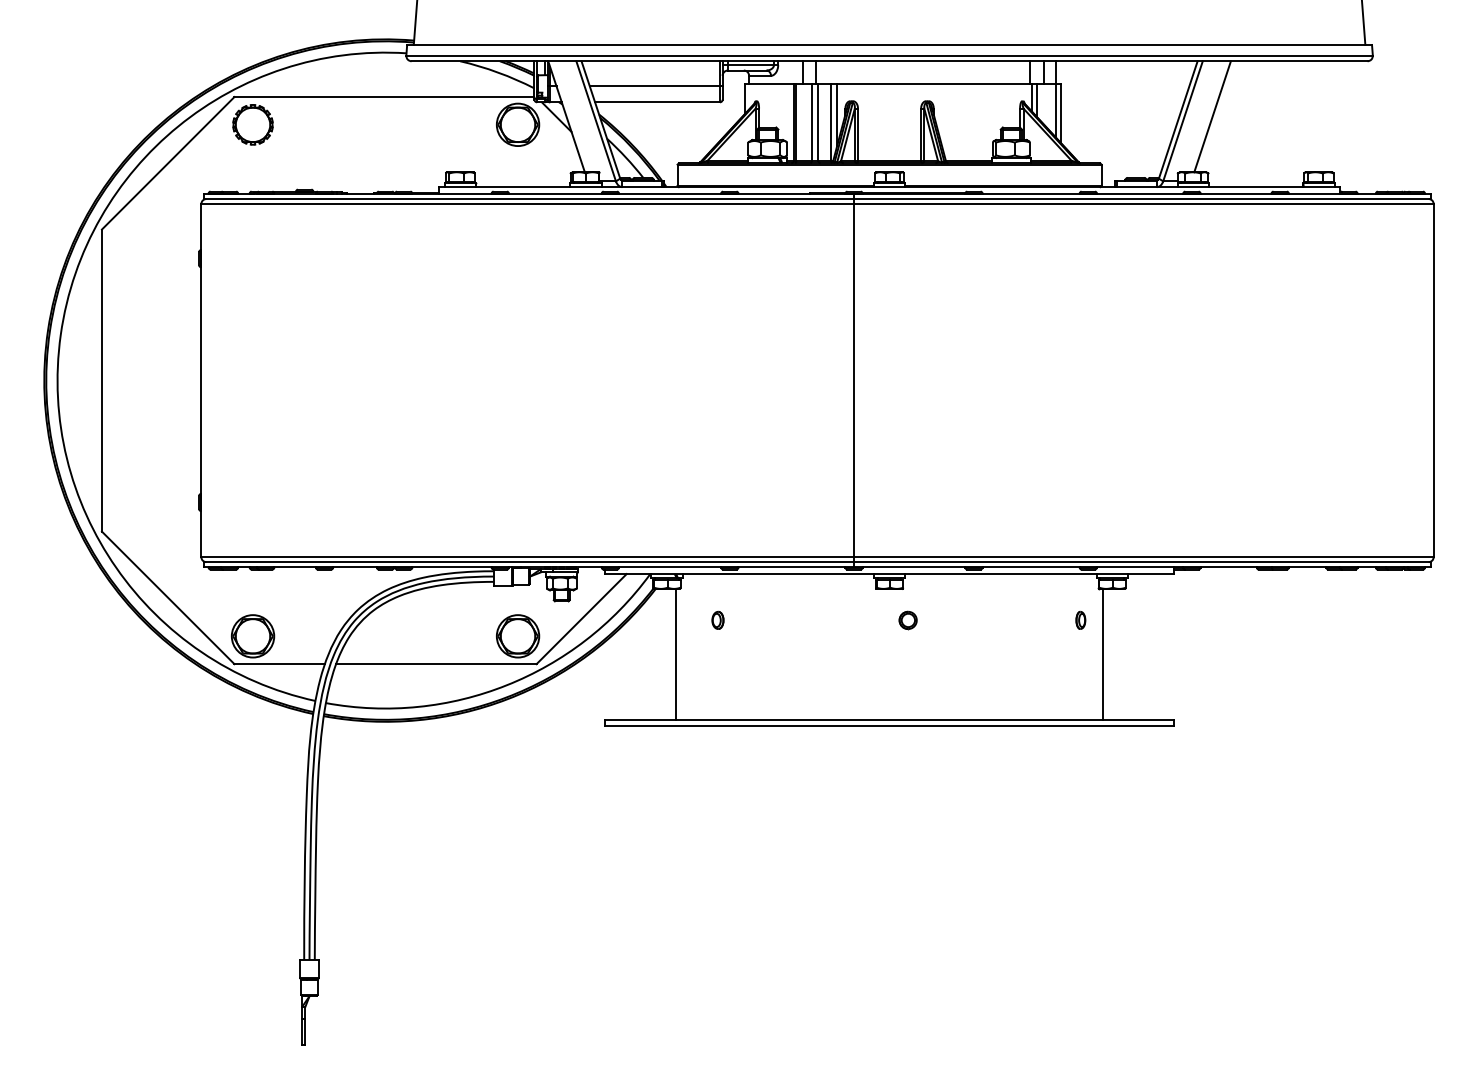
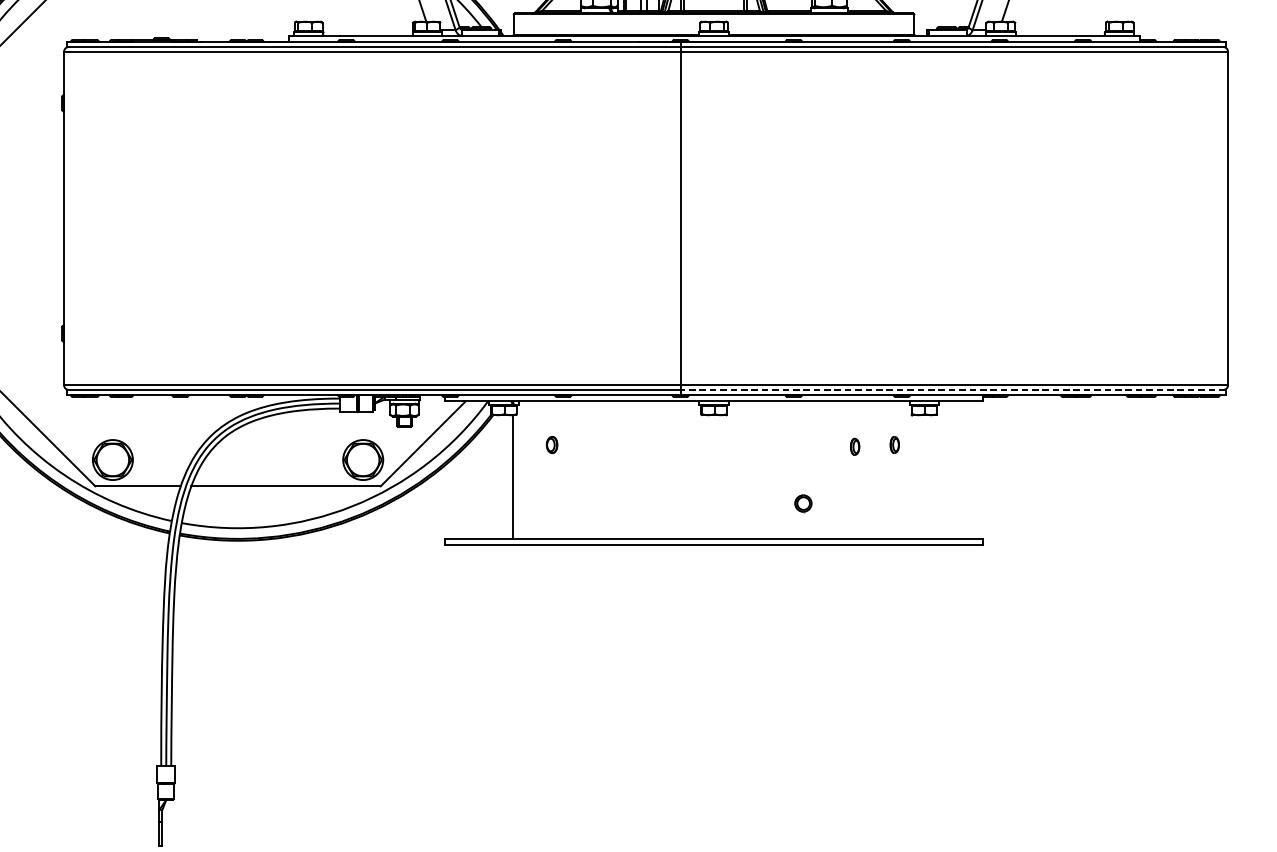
line: (1142, 562) -> (953, 390), solid -> dashed
part: (907, 620) -> (802, 503), moved
part: (1038, 621) -> (854, 446), added
line: (1102, 653) -> (915, 476), removed

